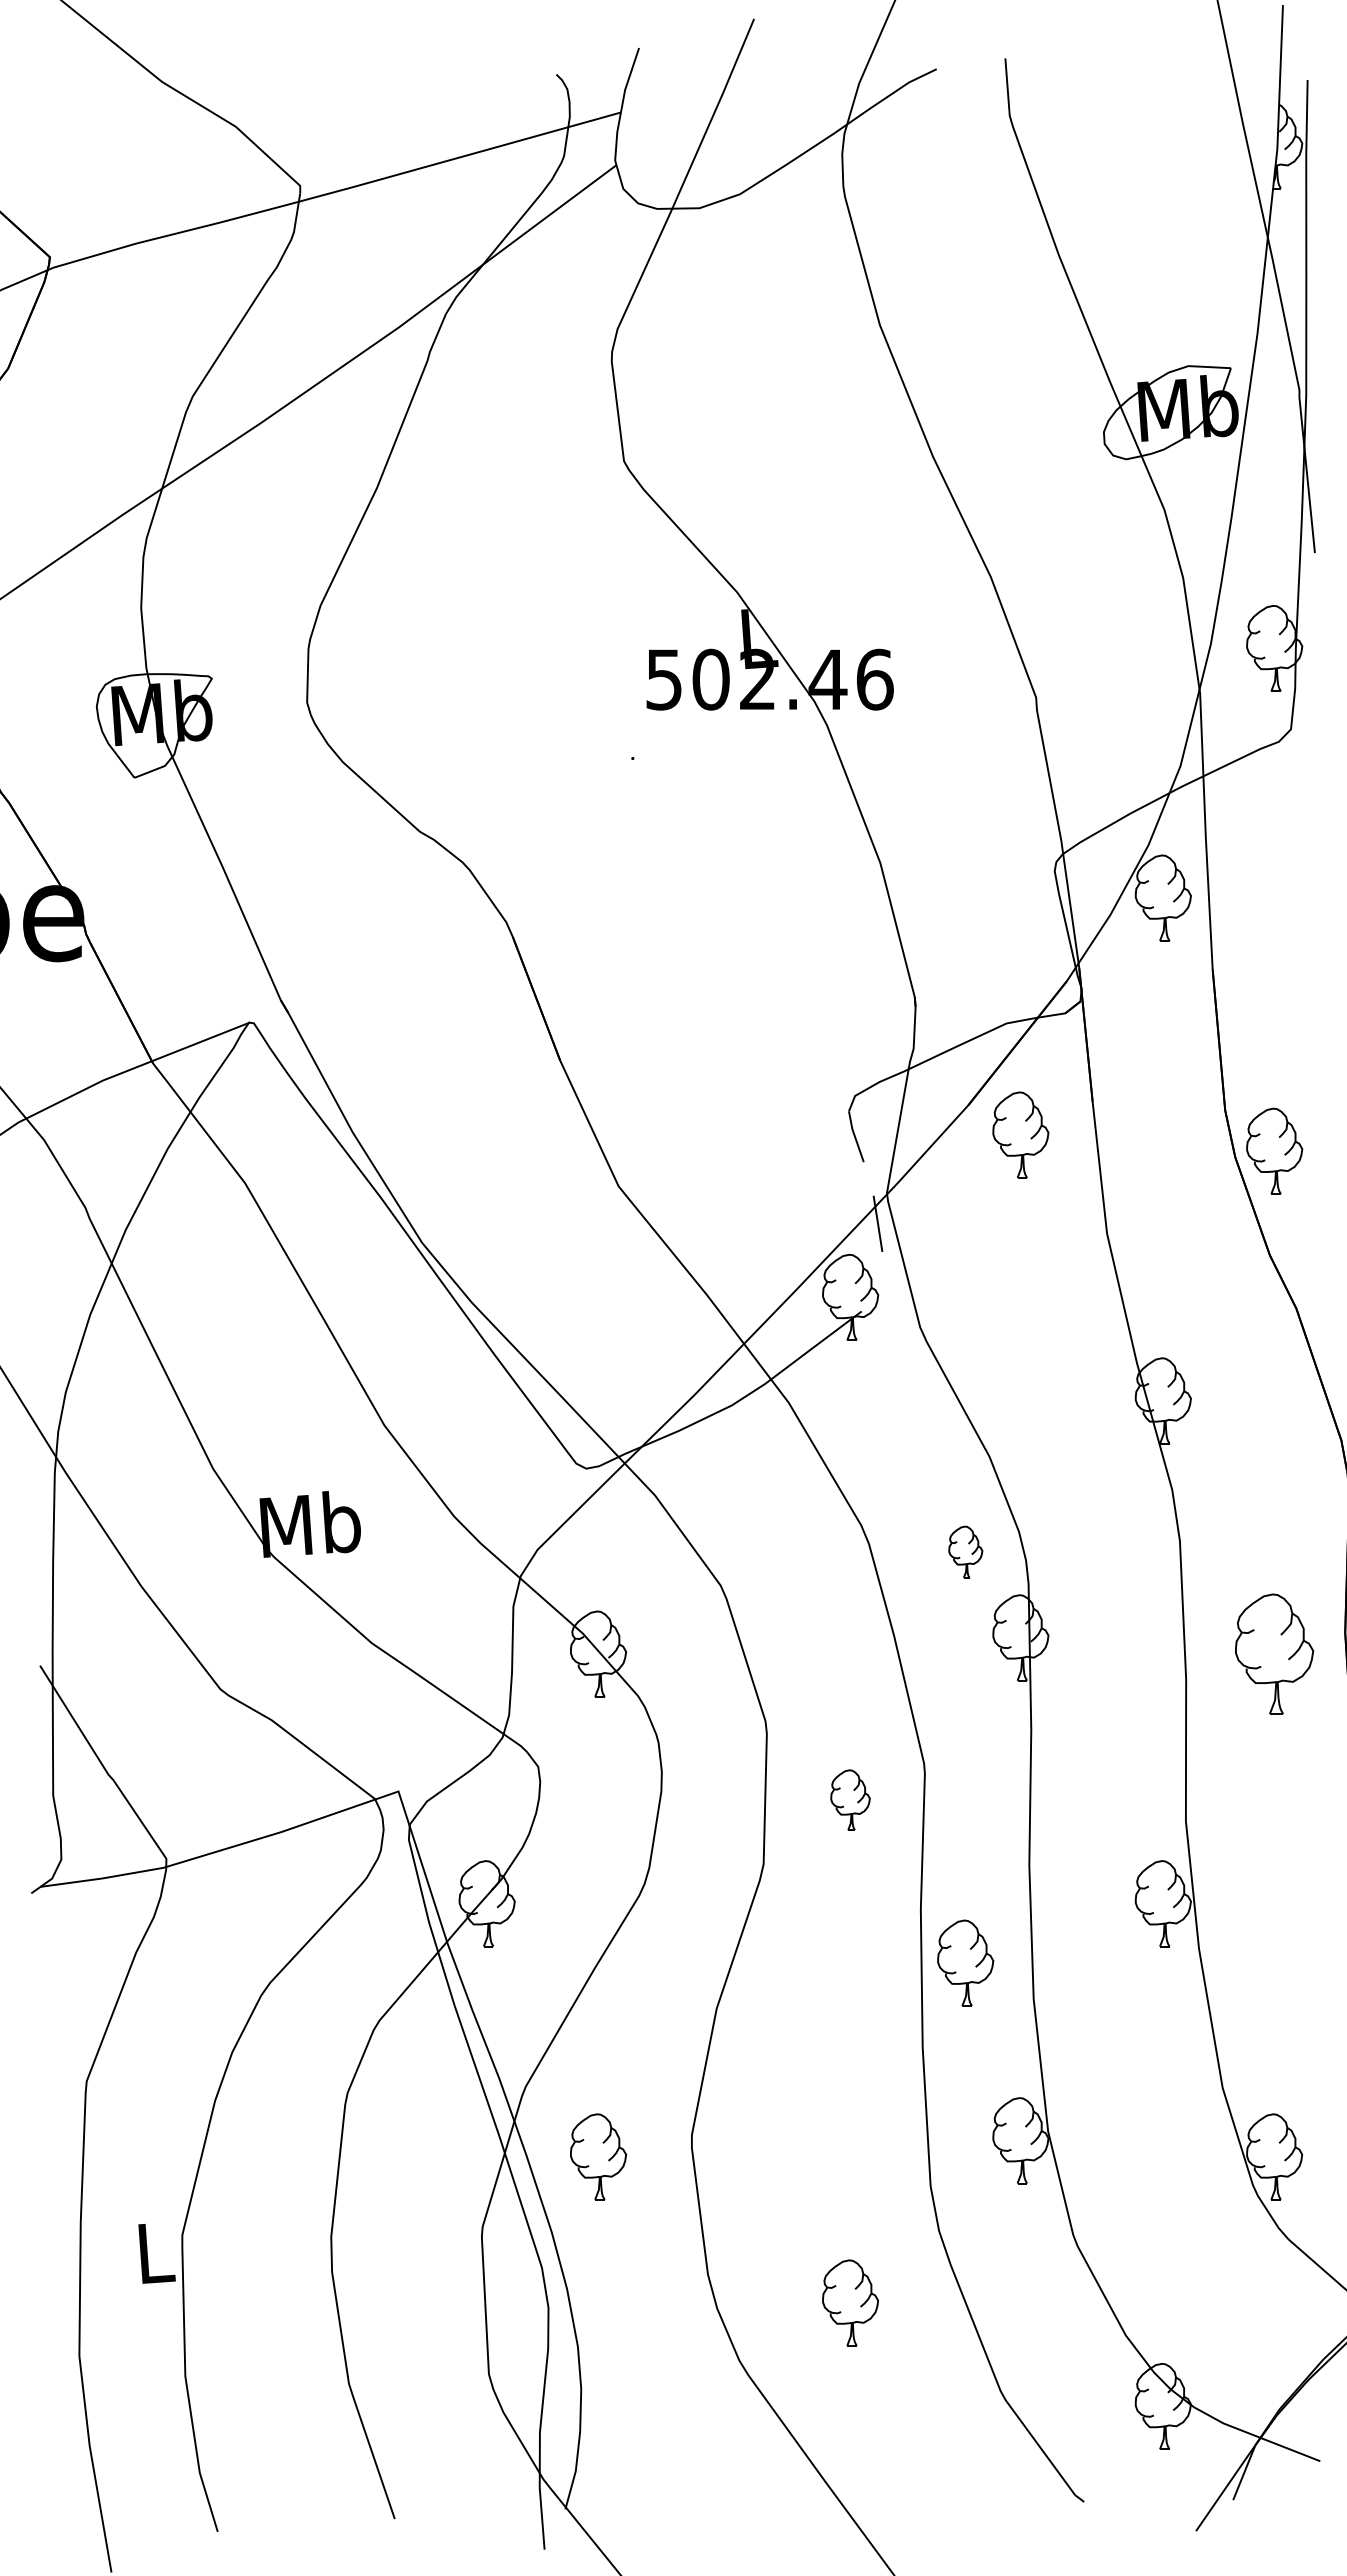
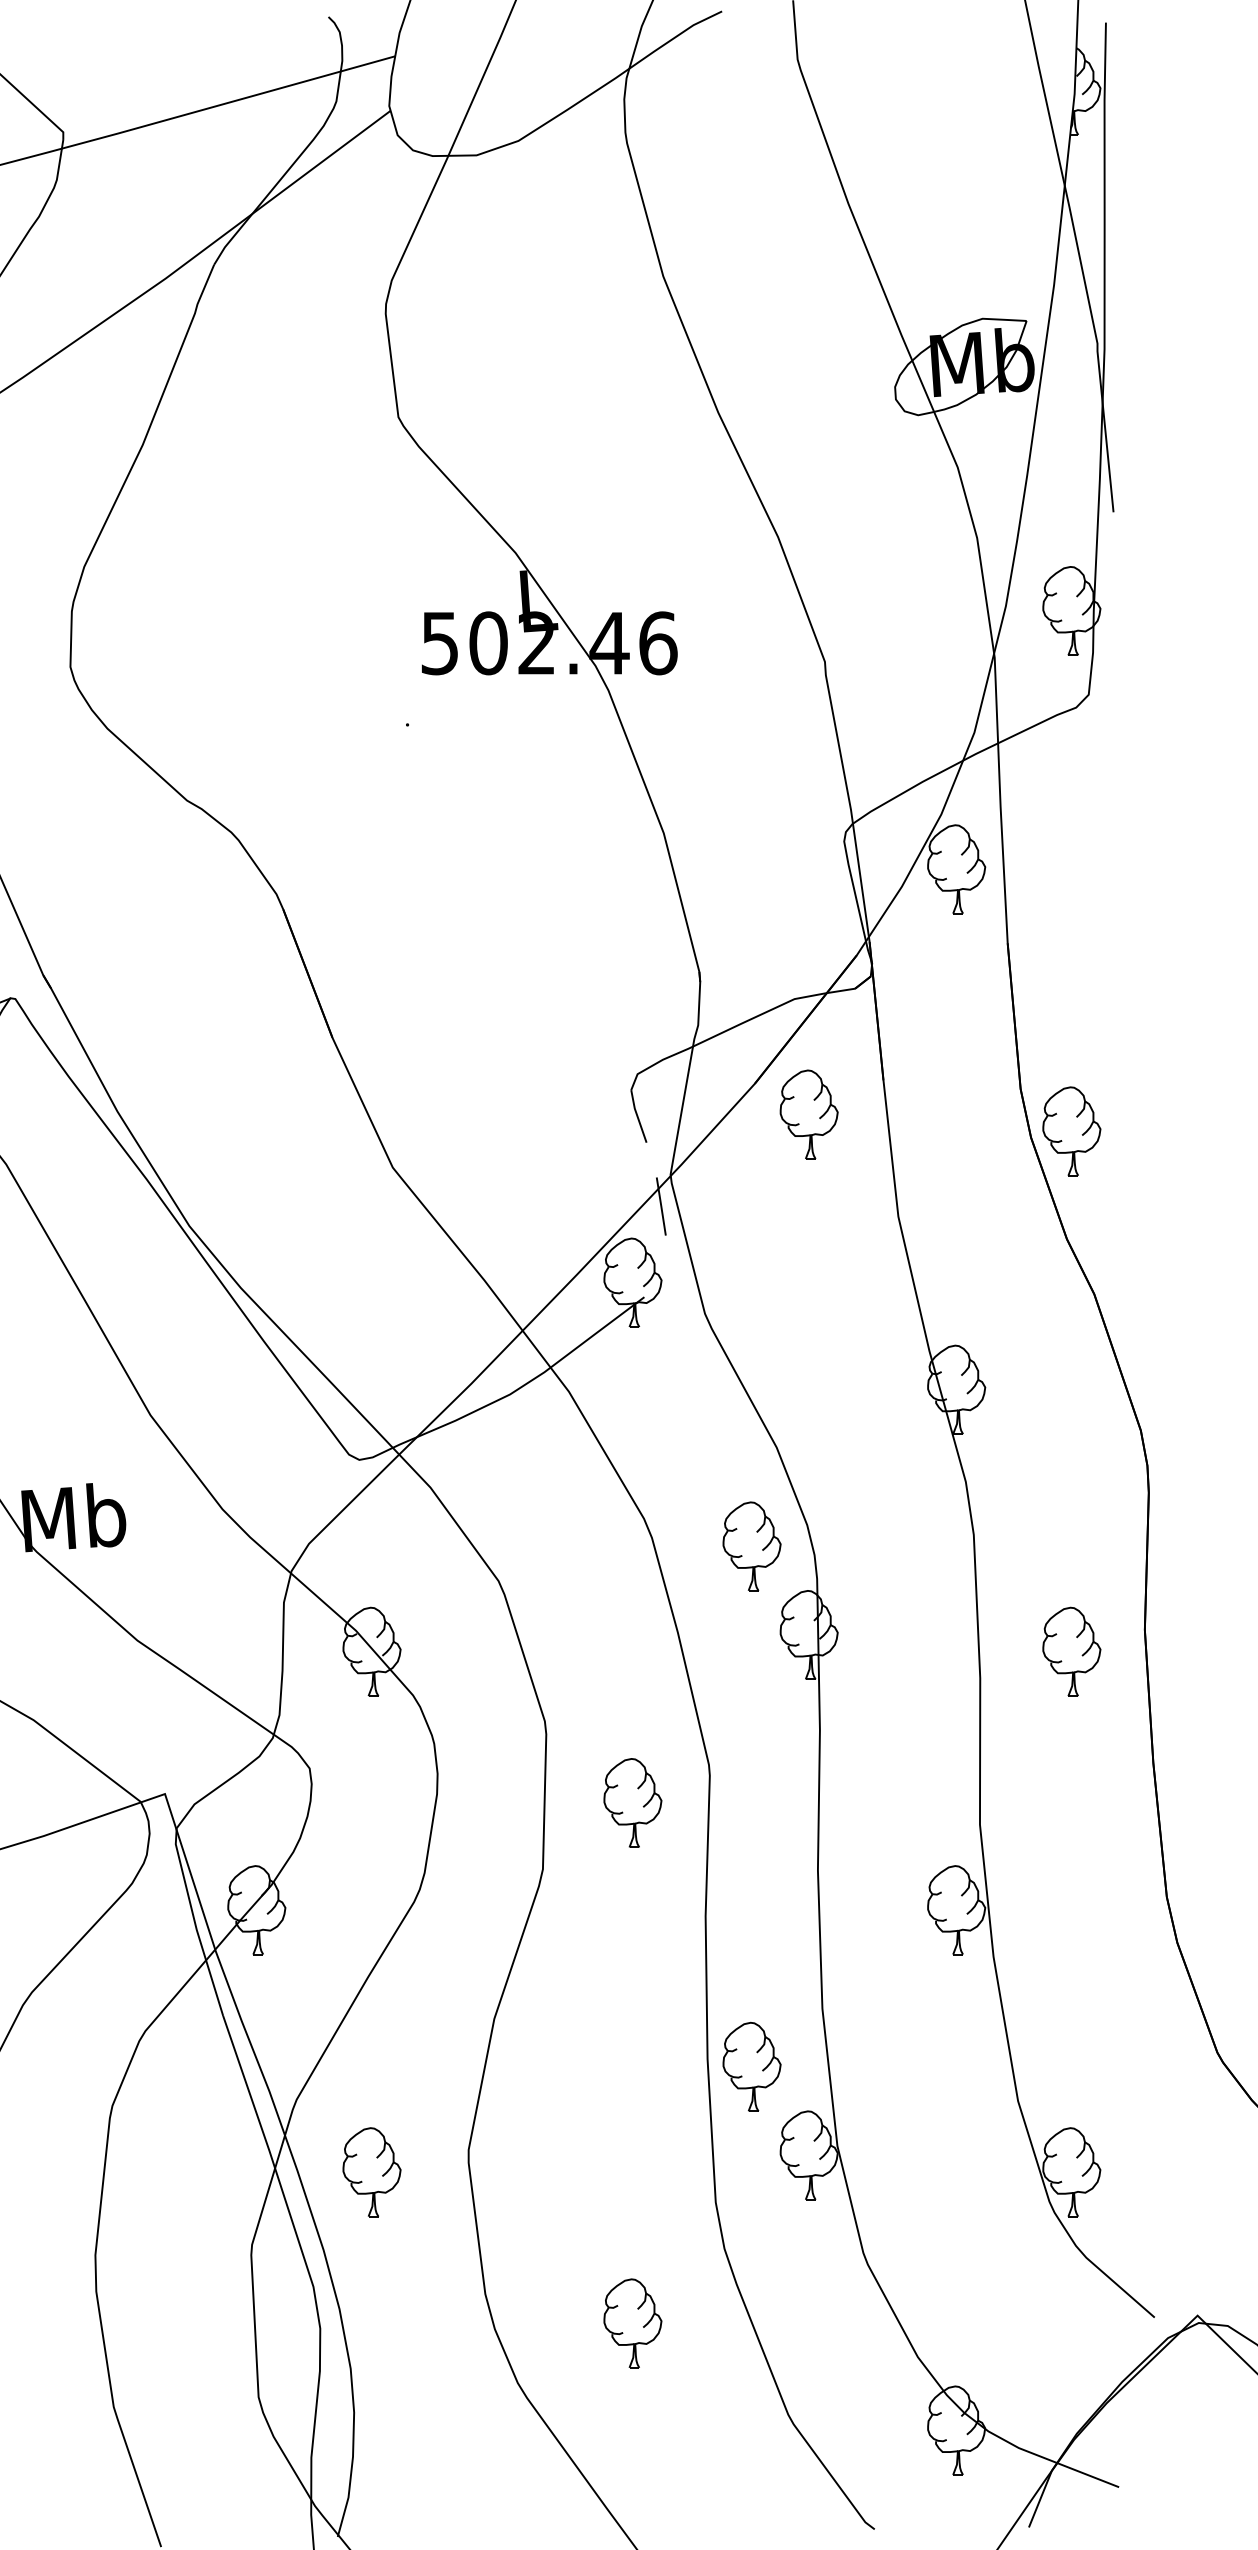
part: (965, 1551) -> (751, 1545), size x1.67
part: (1274, 1653) -> (1071, 1651), size x0.71
part: (850, 1799) -> (632, 1802), size x1.43
part: (965, 1962) -> (751, 2066), moved

